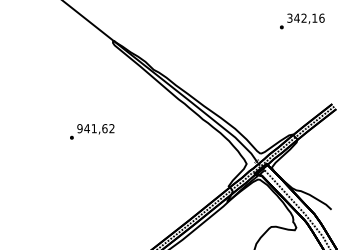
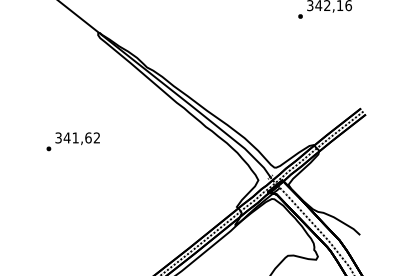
text: (79, 128) -> (58, 137), 941,62 -> 341,62

